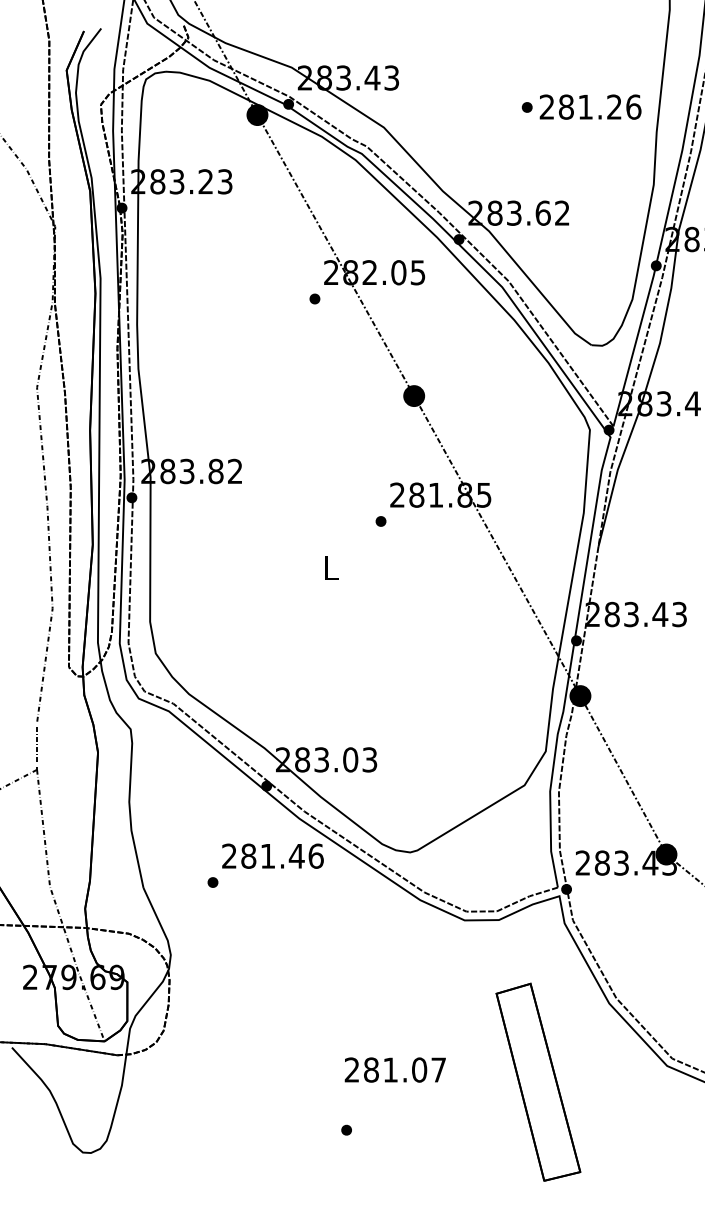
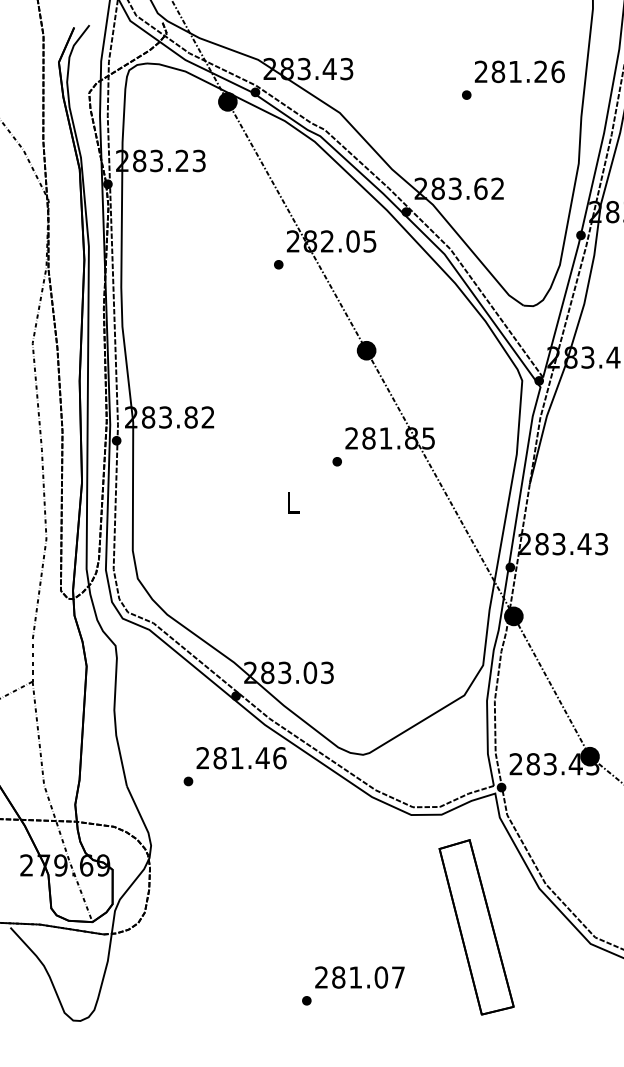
text: (590, 106) -> (519, 71), moved
text: (394, 1070) -> (359, 977), moved
part: (538, 1082) -> (476, 927), moved

